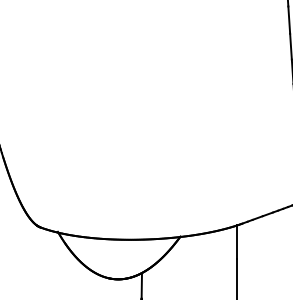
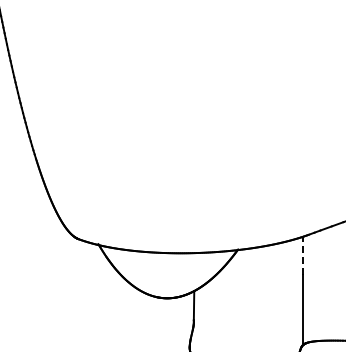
line: (237, 241) -> (302, 255), solid -> dashed

